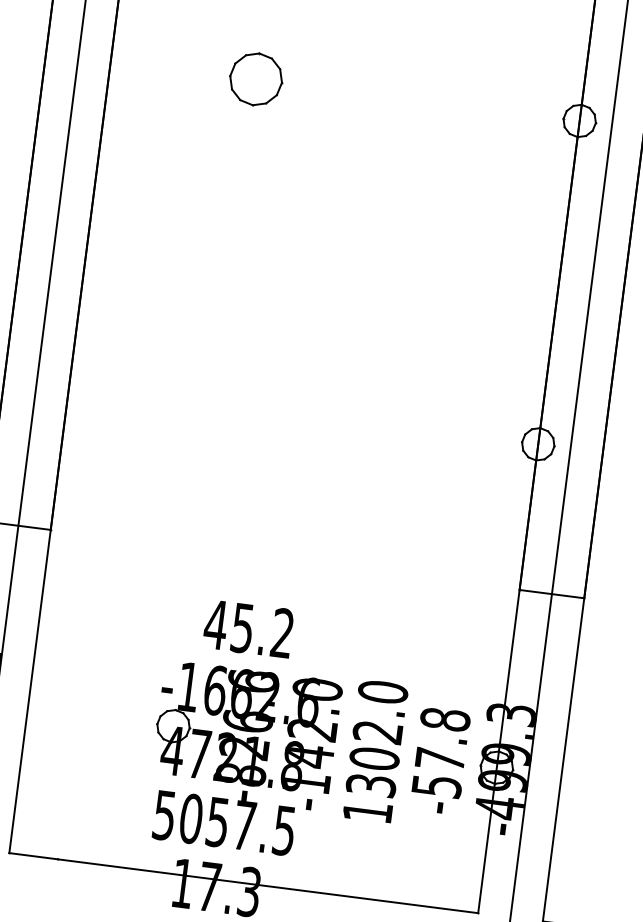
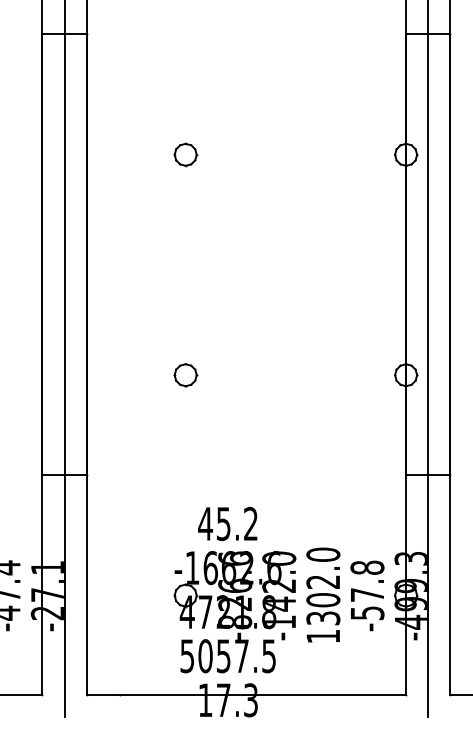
part: (256, 78) -> (185, 154), size x0.62
part: (214, 403) -> (185, 375), added

